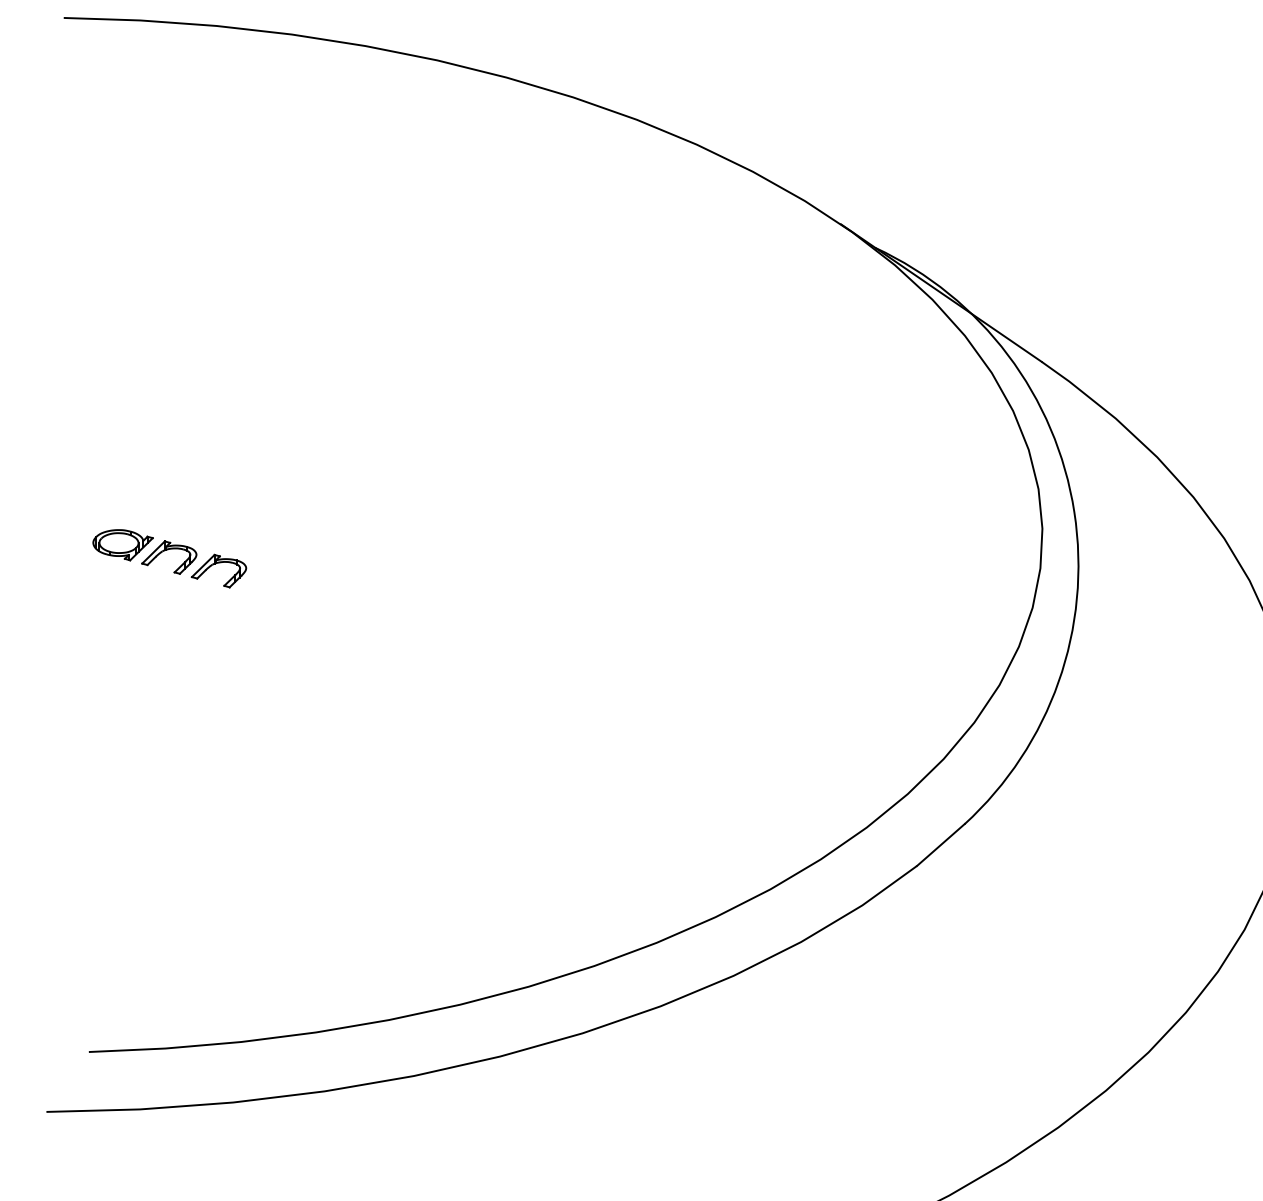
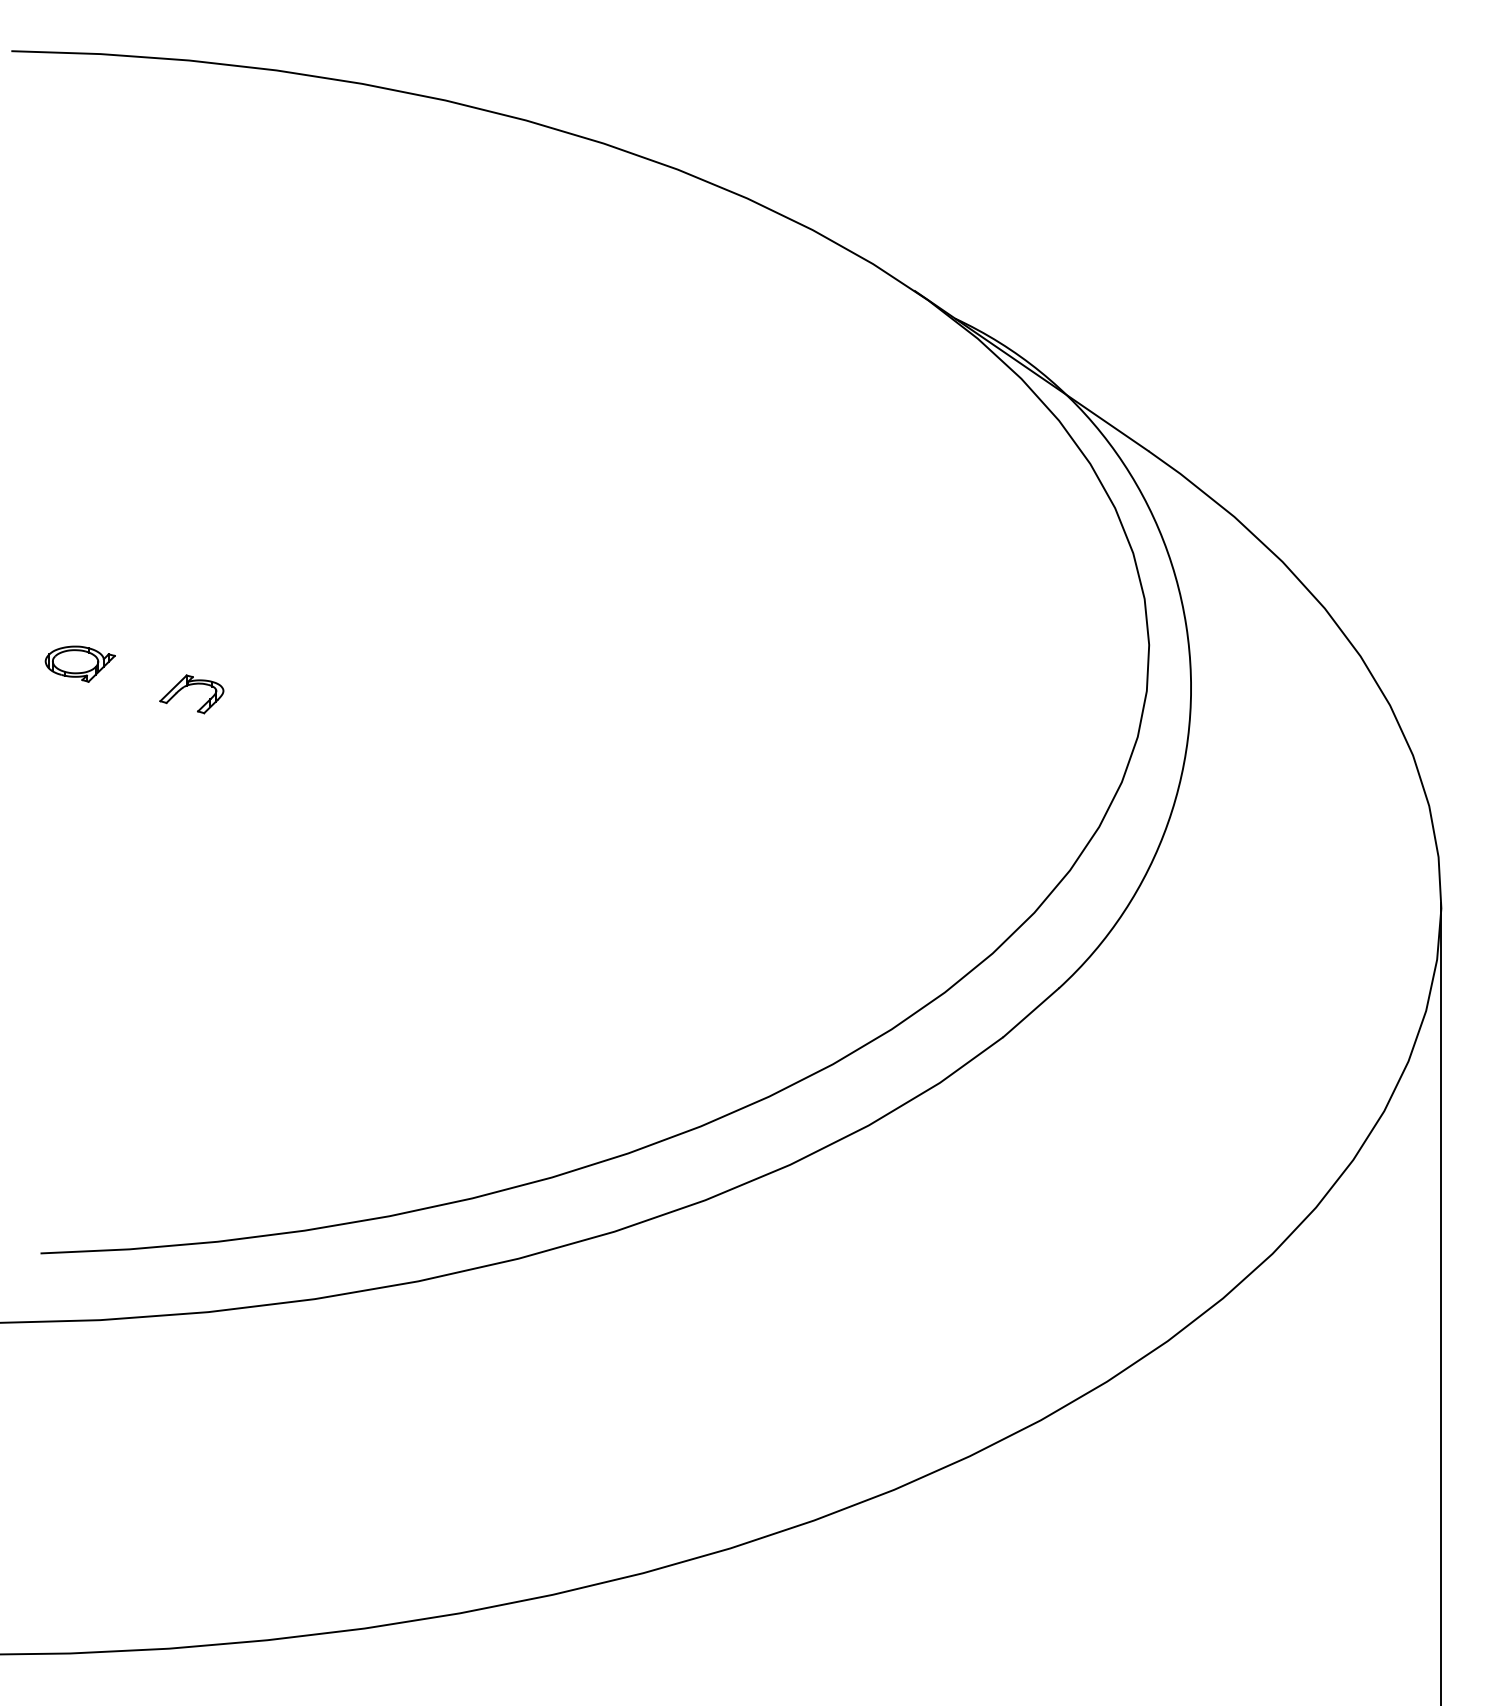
part: (167, 550) -> (131, 670), removed

